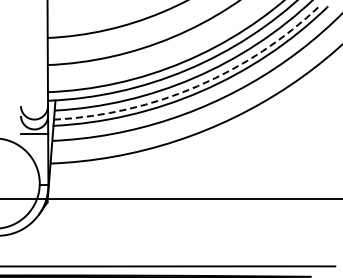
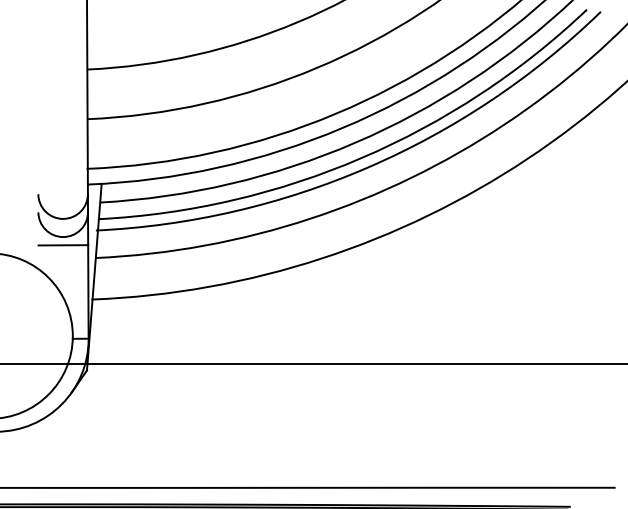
arc: (197, 86) -> (361, 158), dashed -> solid

